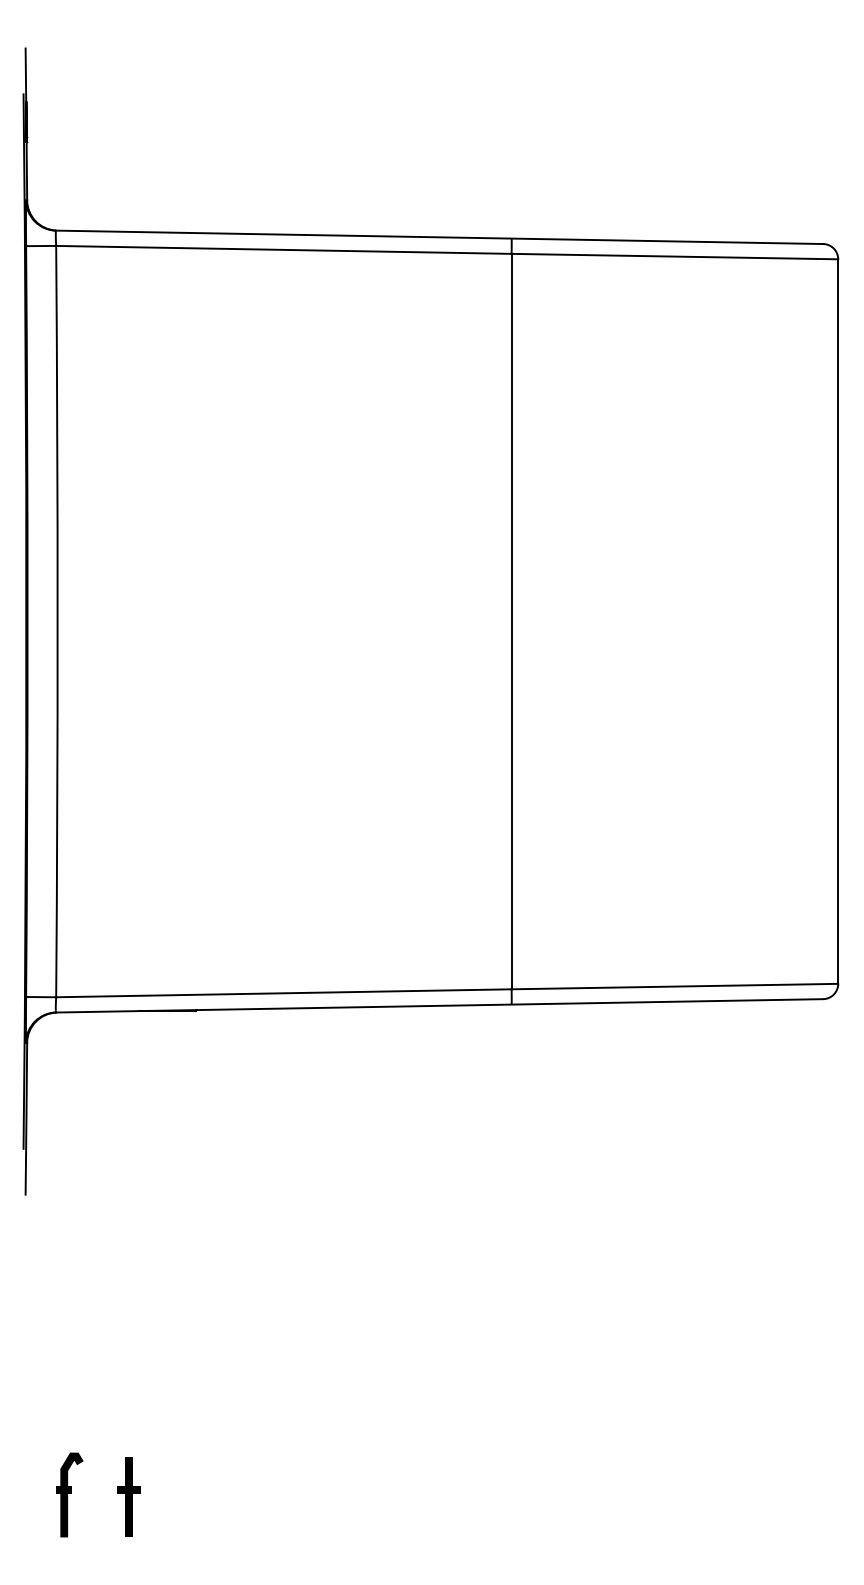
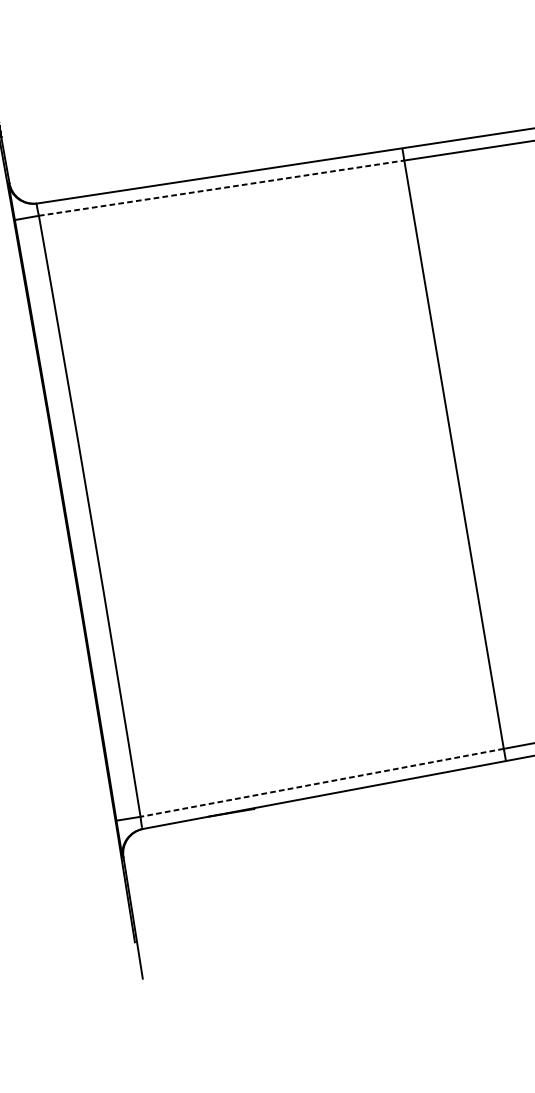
line: (283, 249) -> (221, 187), solid -> dashed
line: (283, 993) -> (321, 783), solid -> dashed

